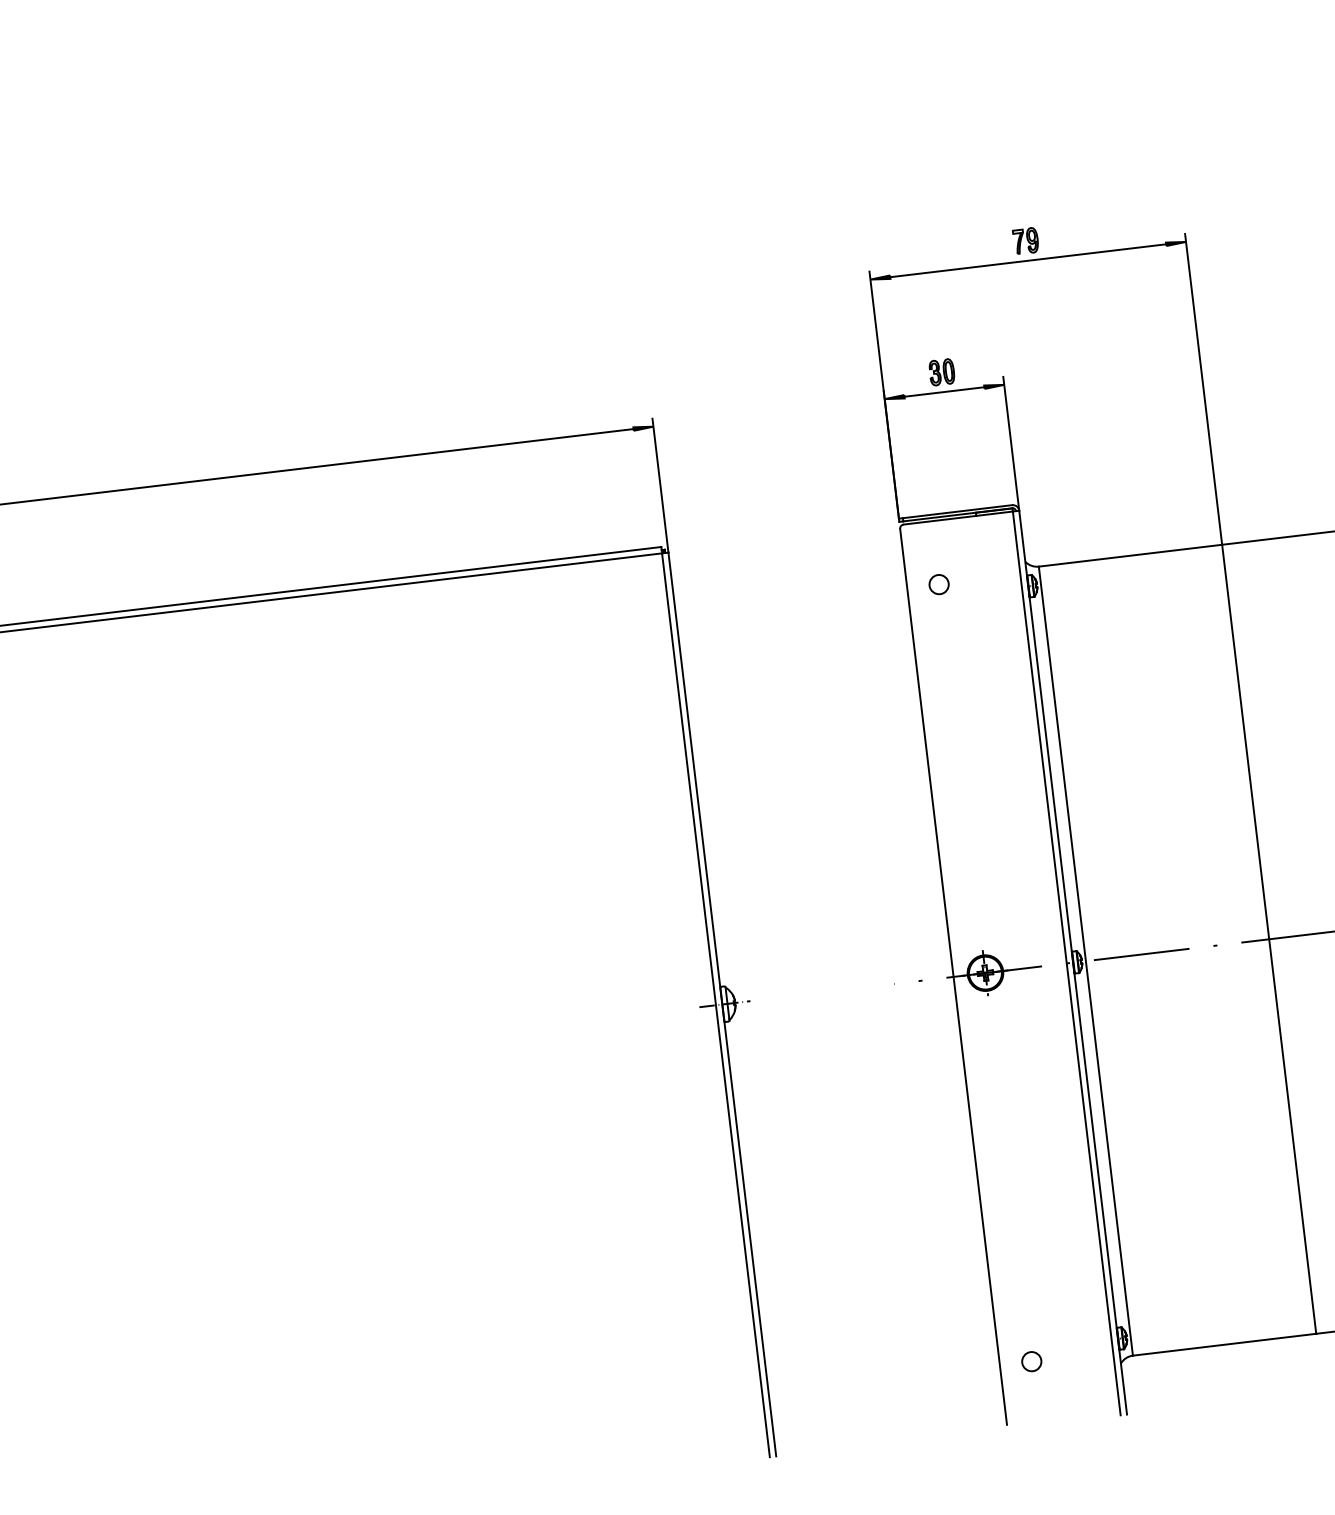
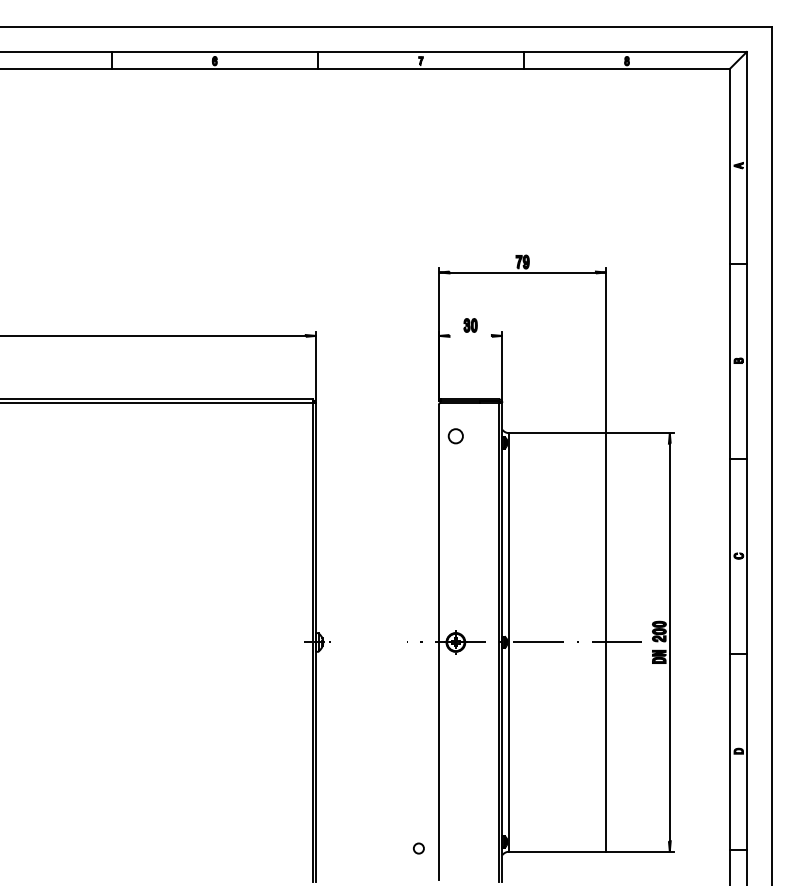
line: (944, 391) -> (470, 335), removed
circle: (938, 584) -> (455, 436), size x1.4
circle: (1031, 1361) -> (418, 848), moved

